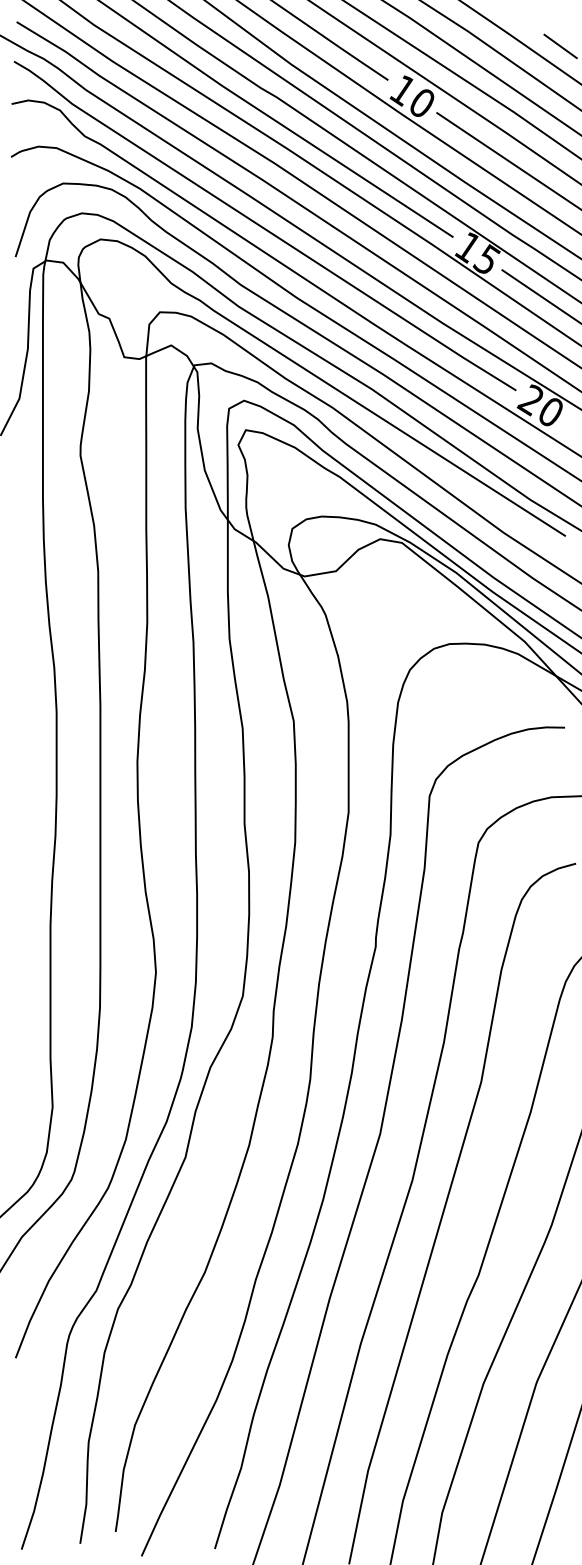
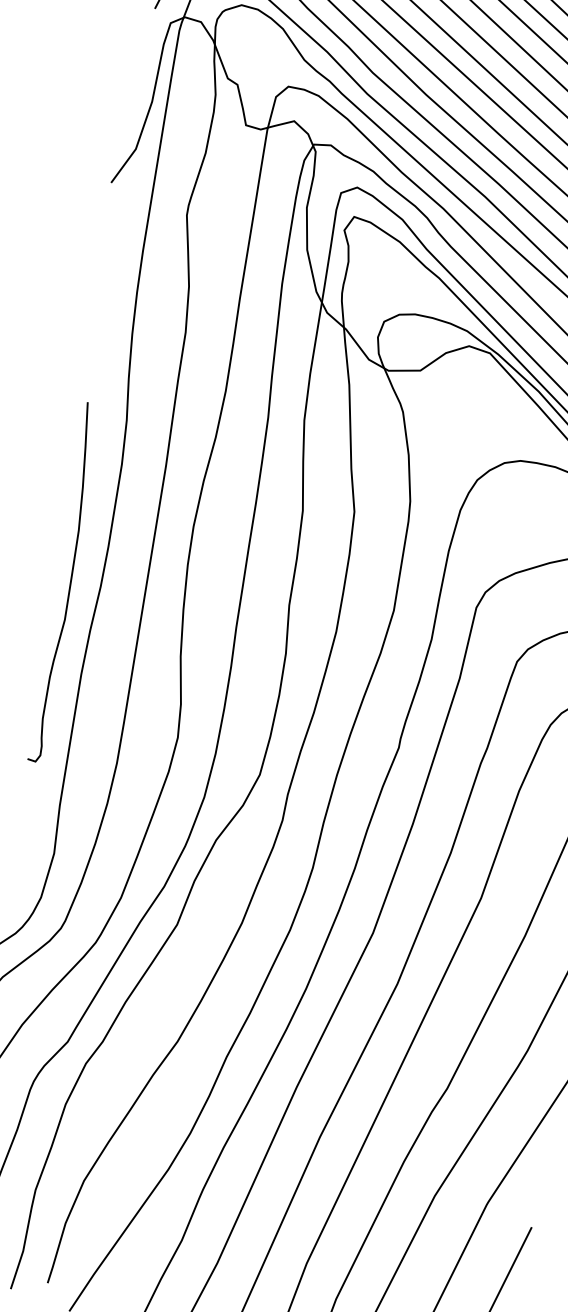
curve: (24, 838) -> (69, 584), added

